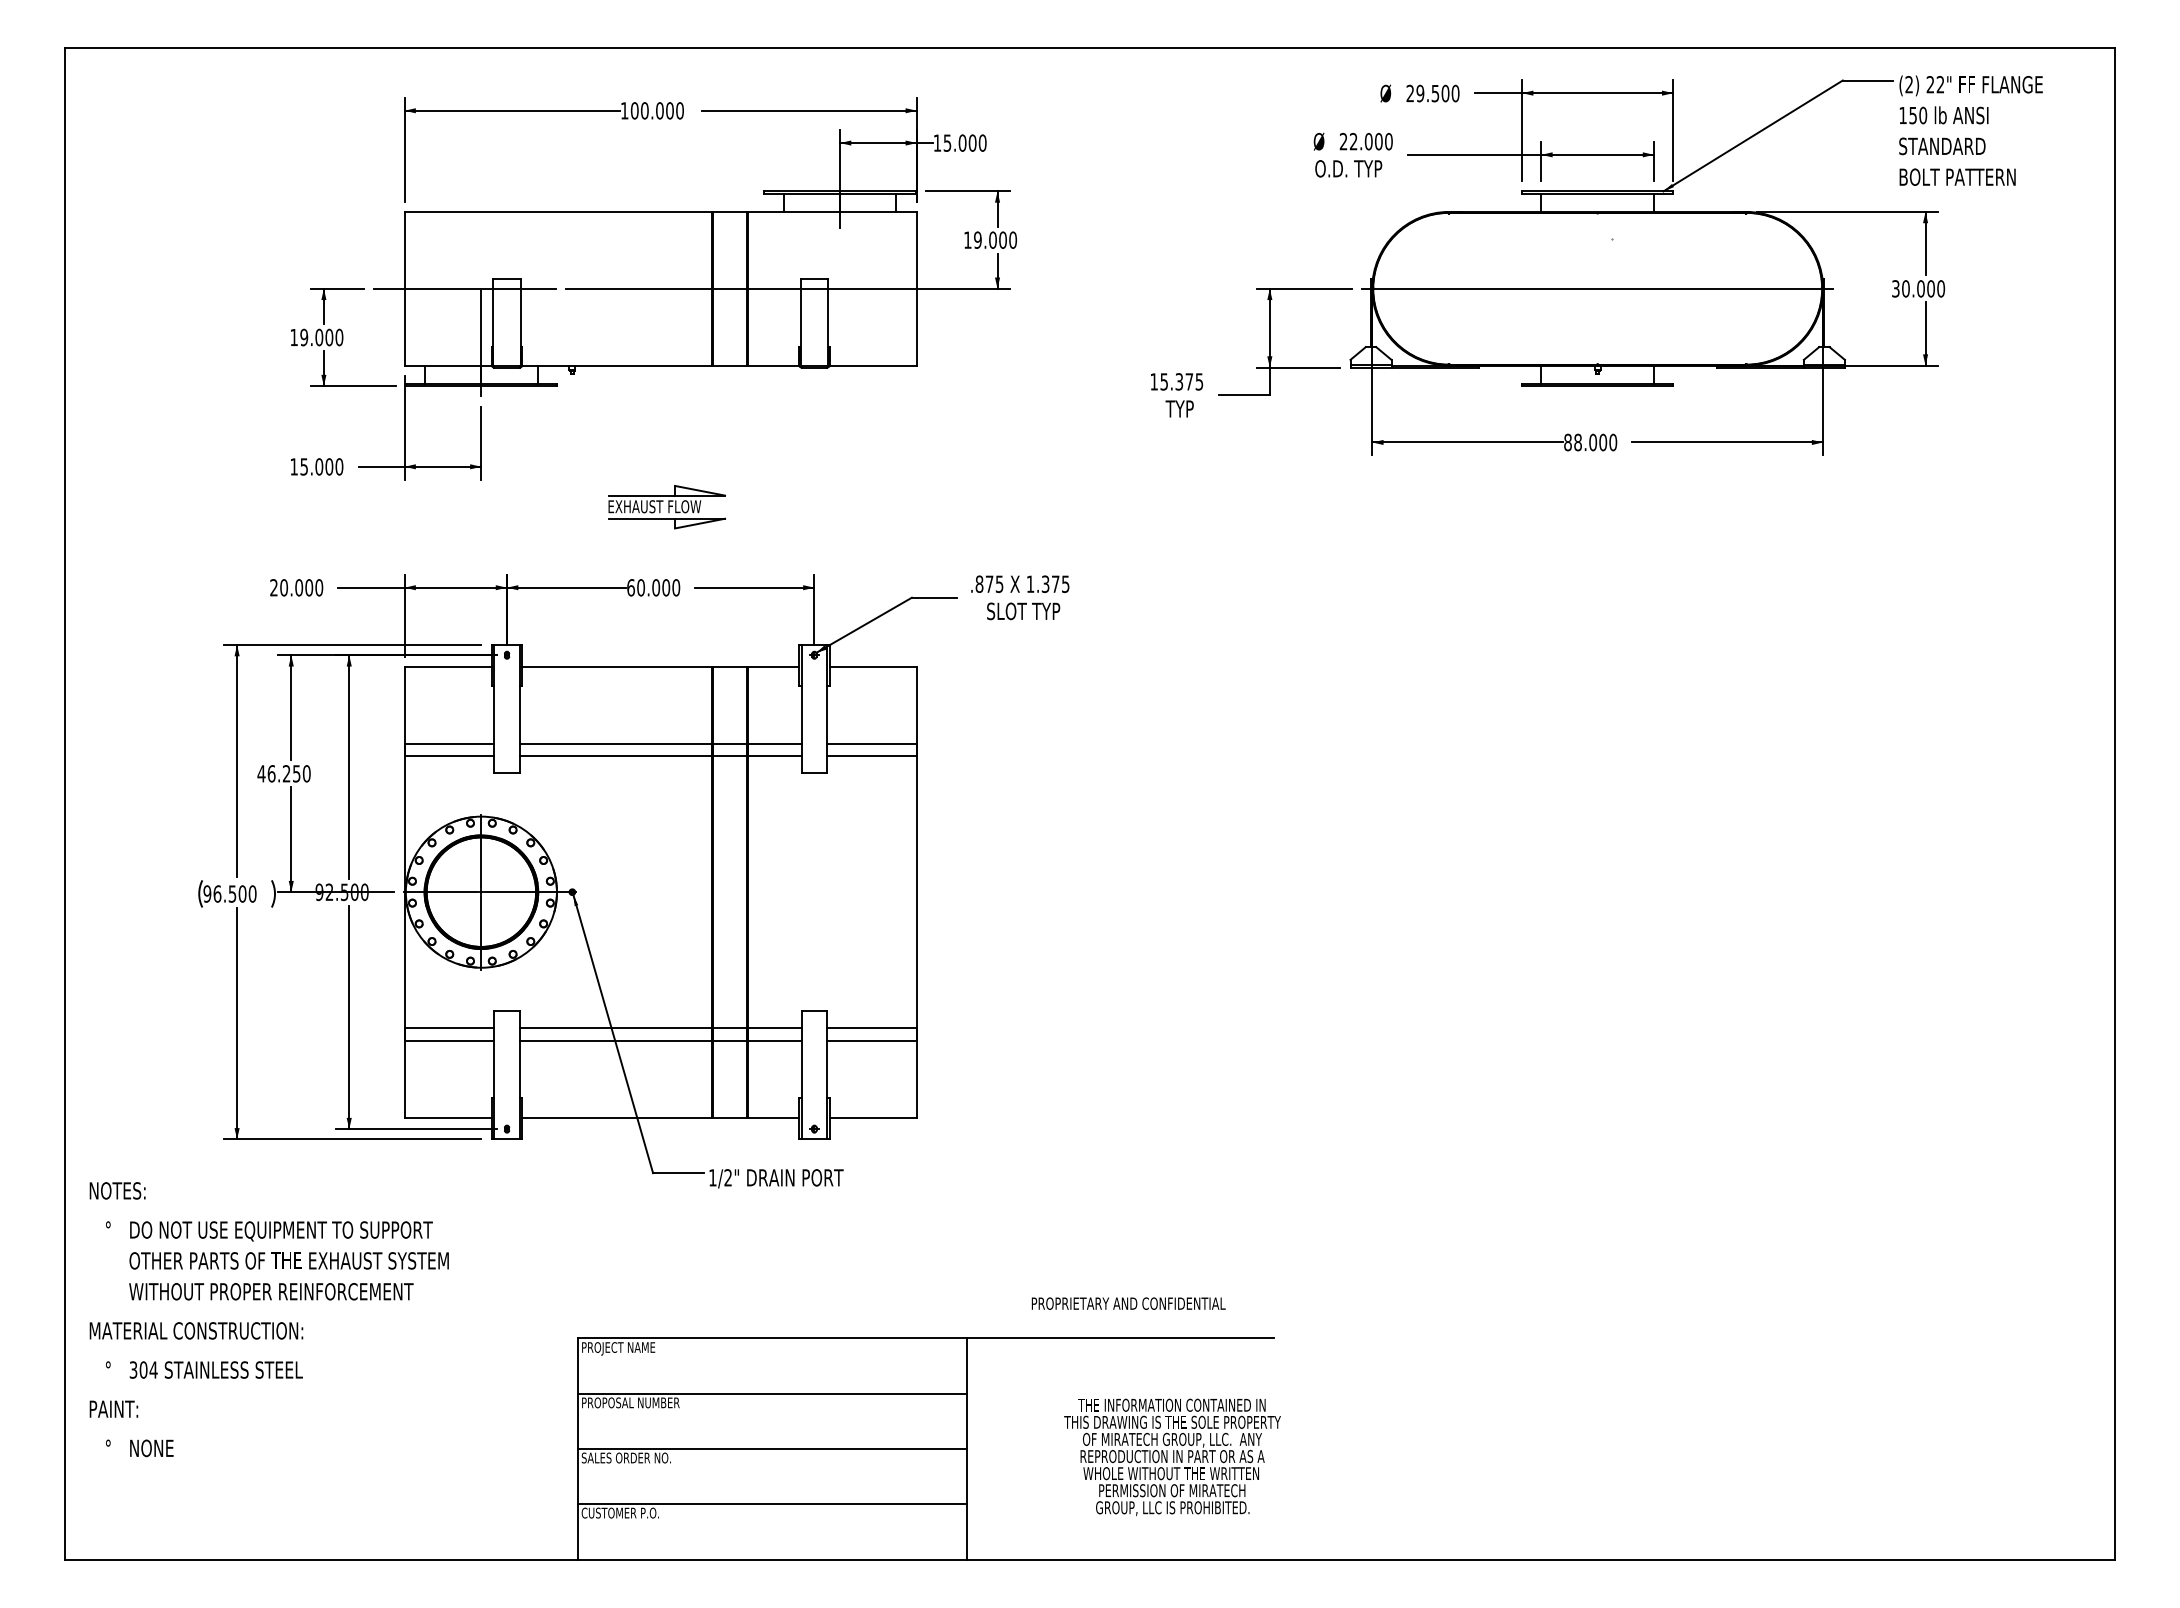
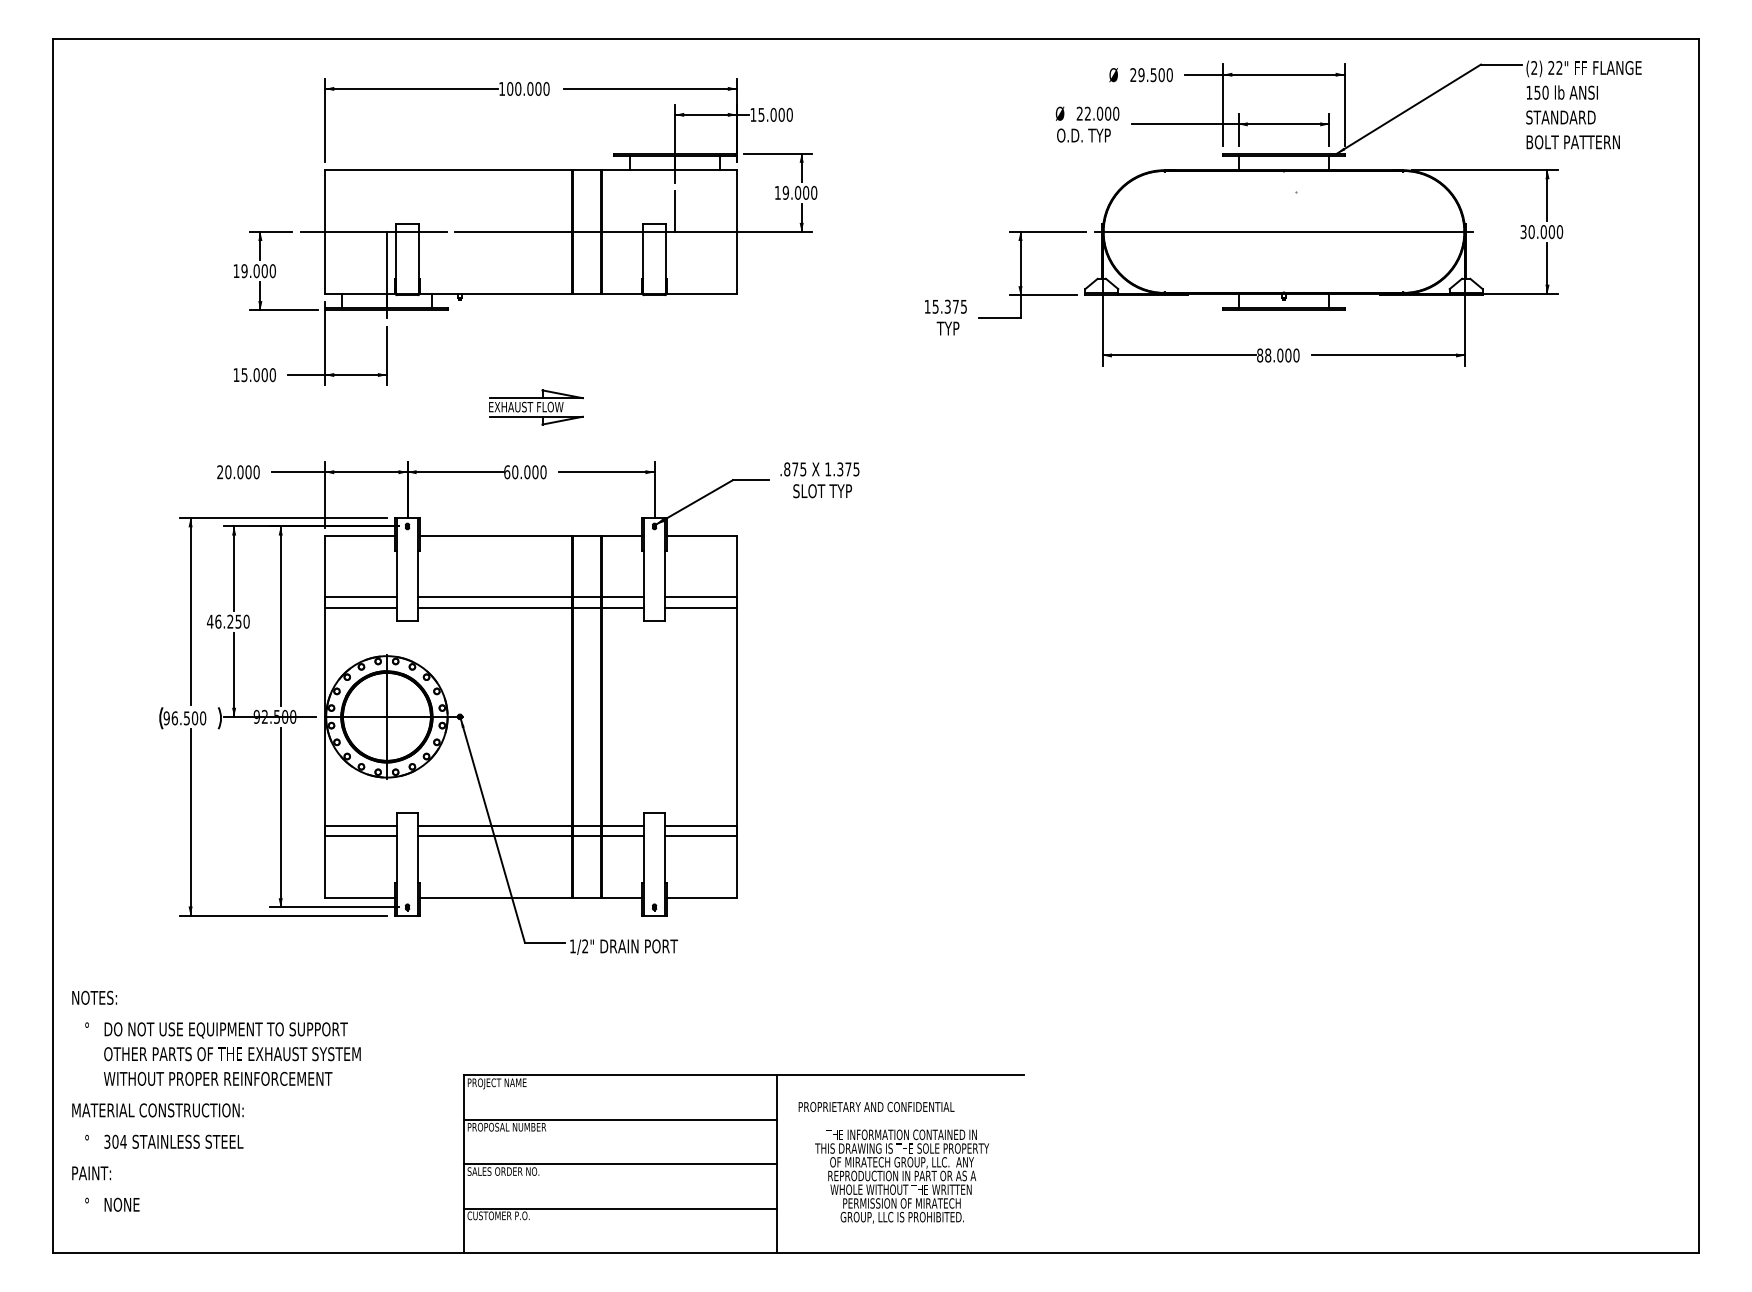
line: (840, 262) -> (675, 210), added
text: (1128, 1303) -> (876, 1106), moved
text: (268, 1319) -> (215, 1101), moved
text: (1172, 1457) -> (902, 1176), moved

